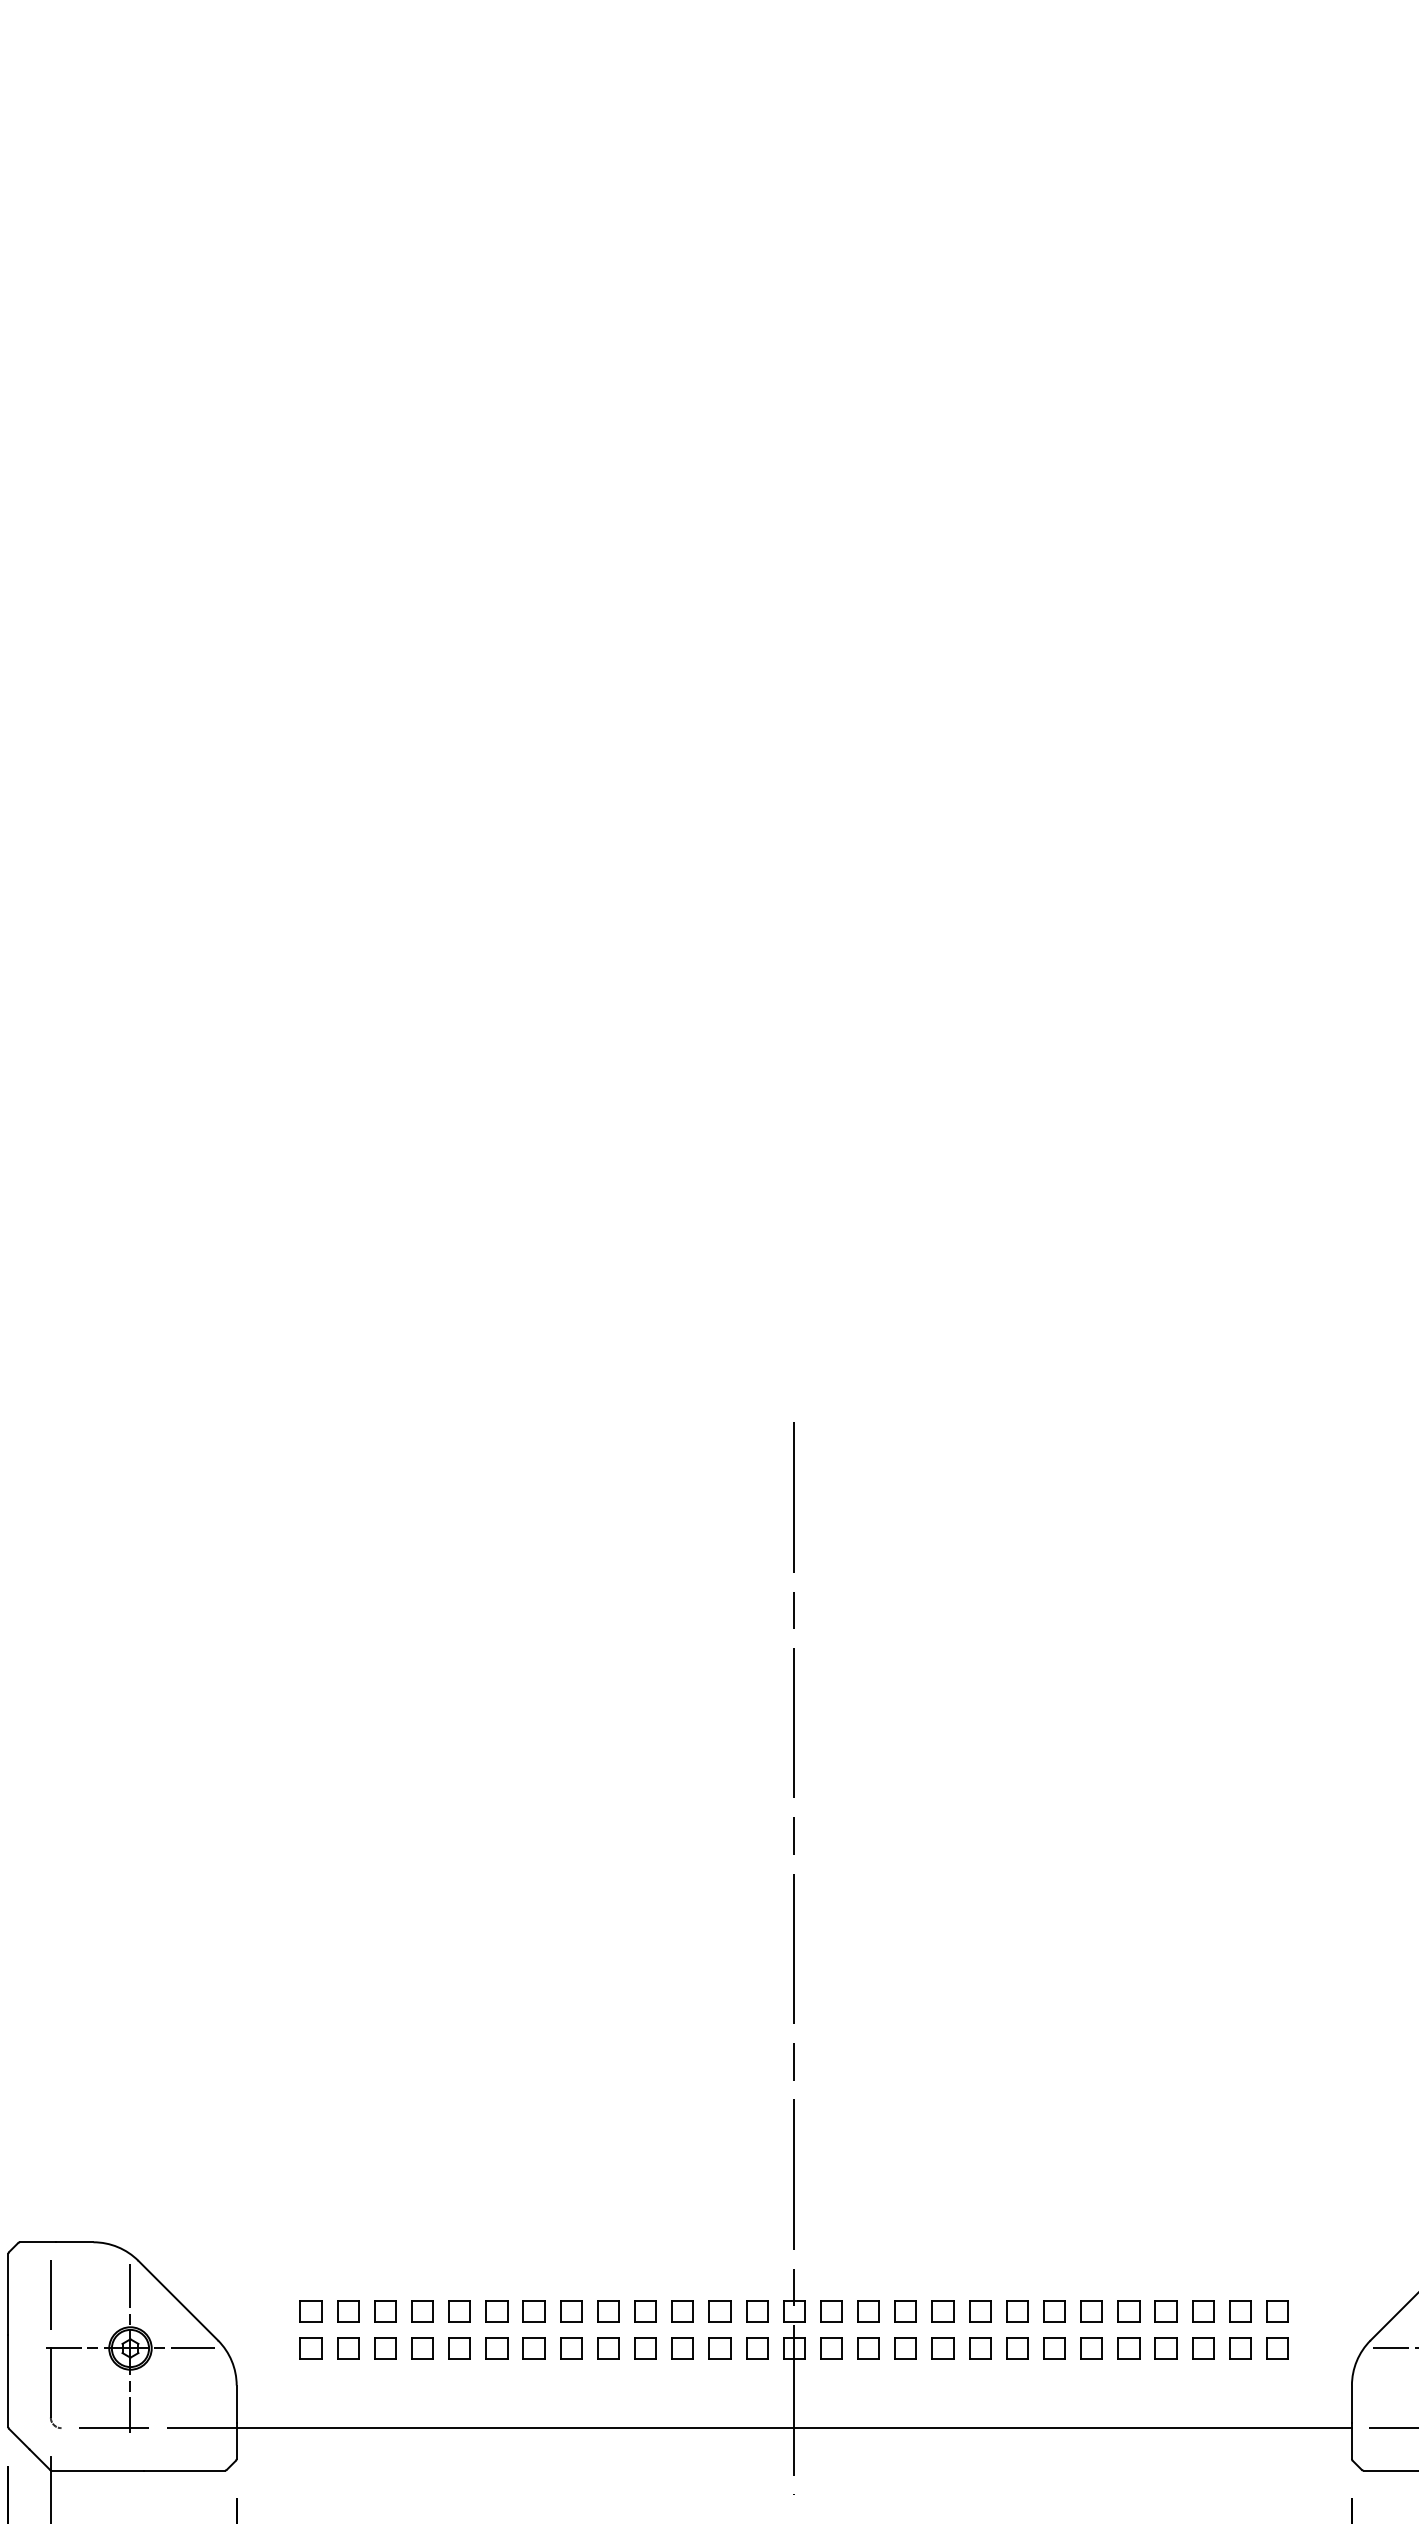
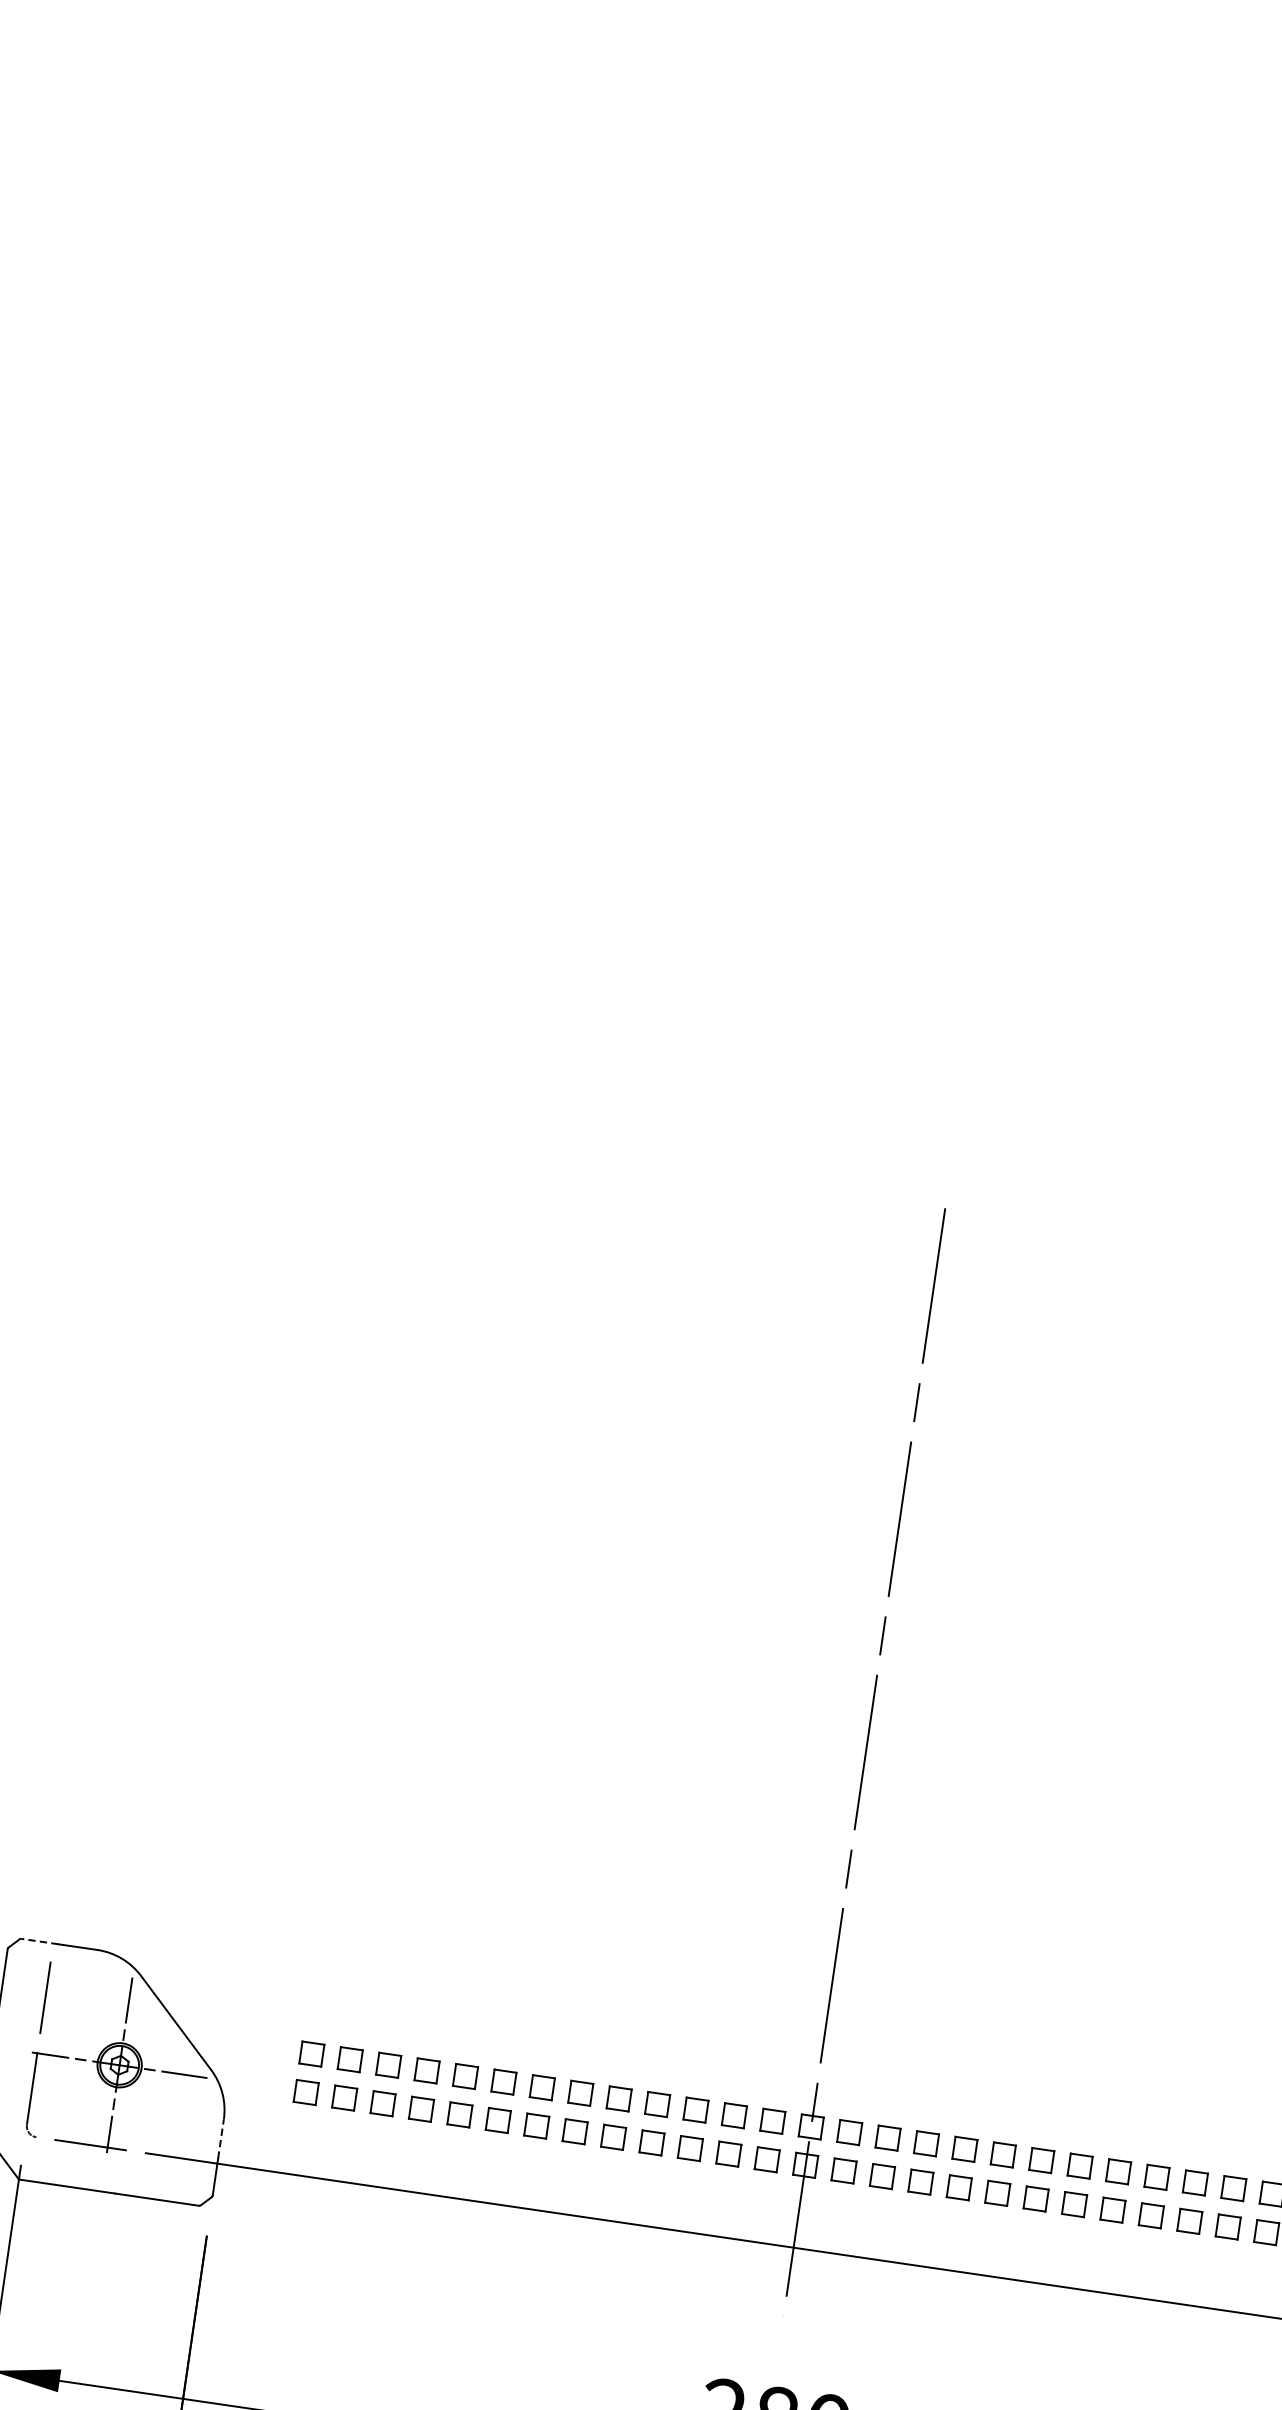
line: (37, 2242) -> (39, 1941), solid -> dashed
line: (236, 2404) -> (220, 2139), solid -> dashed

